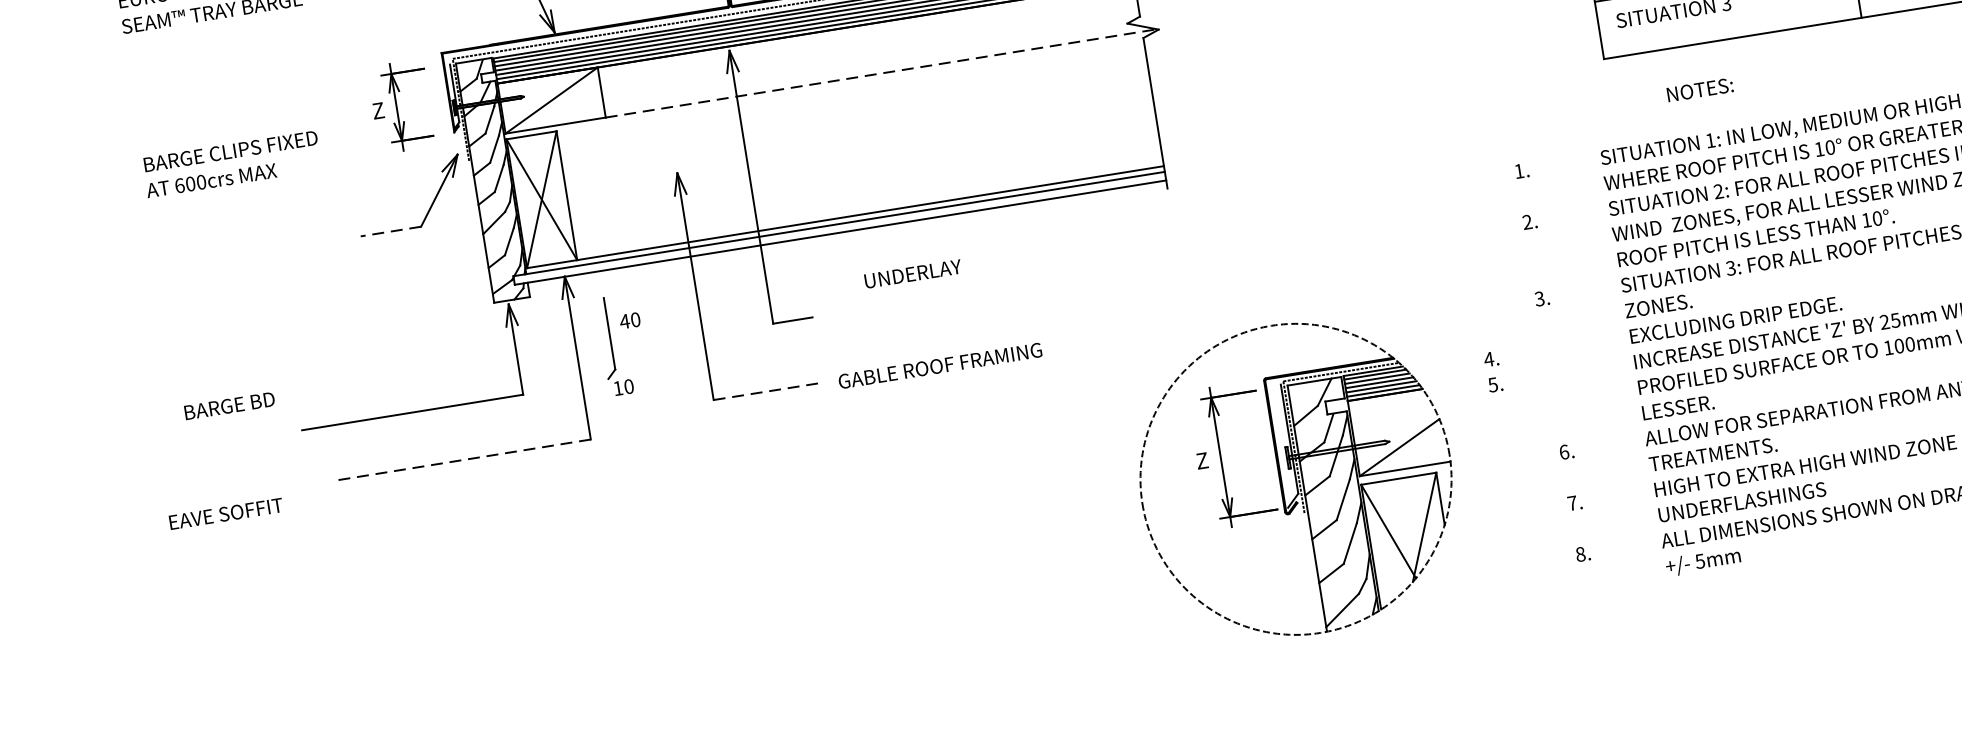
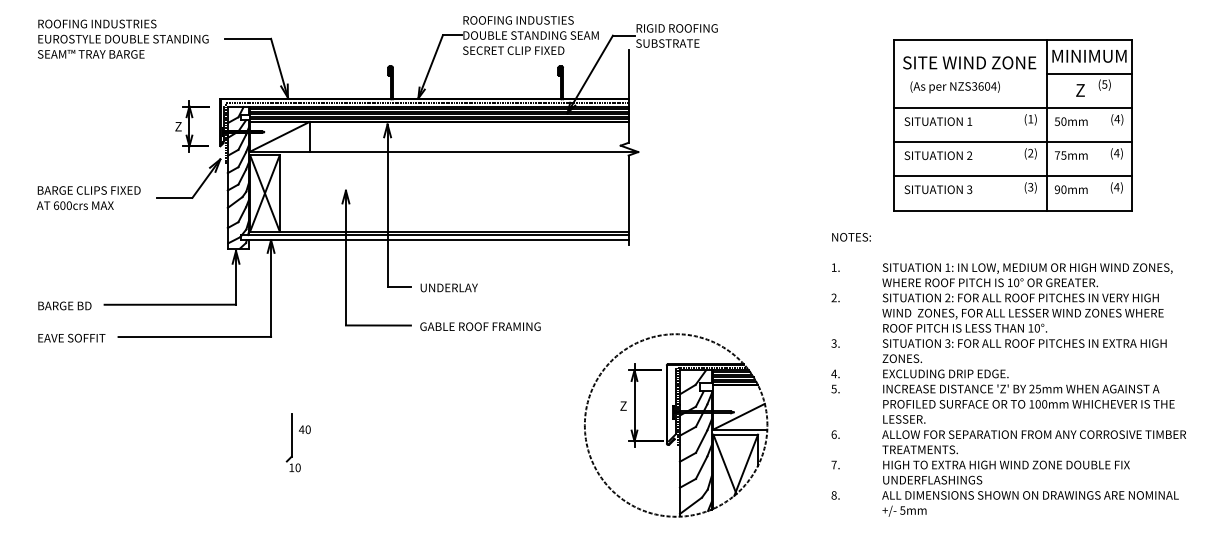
line: (881, 73) -> (473, 151), dashed -> solid
text: (1700, 90) -> (851, 237), moved
text: (231, 163) -> (88, 197), moved
line: (390, 230) -> (174, 197), dashed -> solid
text: (911, 273) -> (448, 287), moved
part: (621, 344) -> (297, 442), moved
text: (1493, 371) -> (835, 381), moved
line: (768, 391) -> (378, 325), dashed -> solid
text: (228, 405) -> (64, 305), moved
line: (461, 459) -> (194, 336), dashed -> solid
text: (225, 512) -> (71, 337), moved

